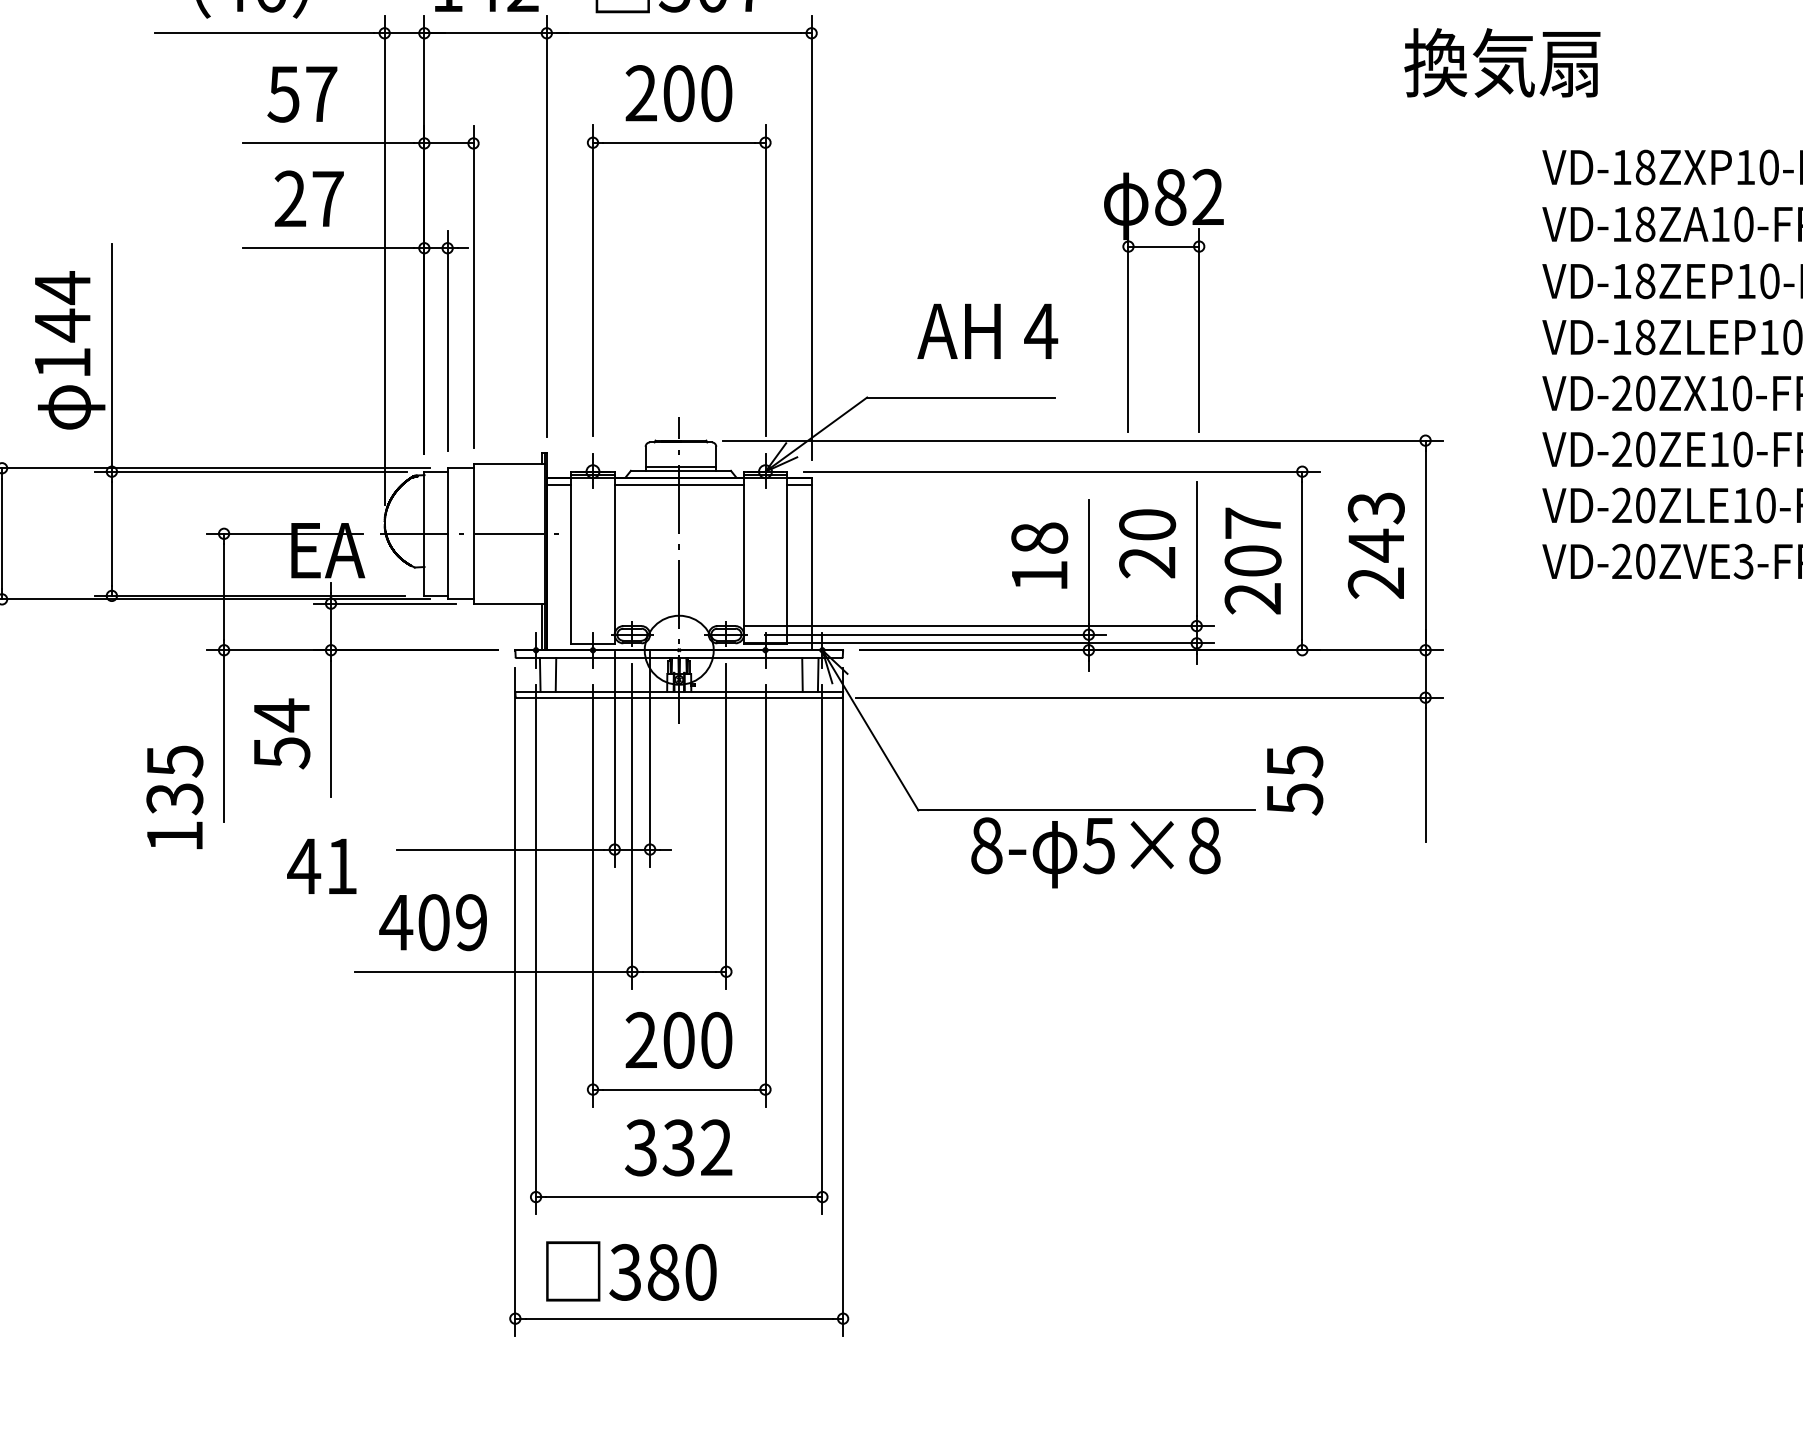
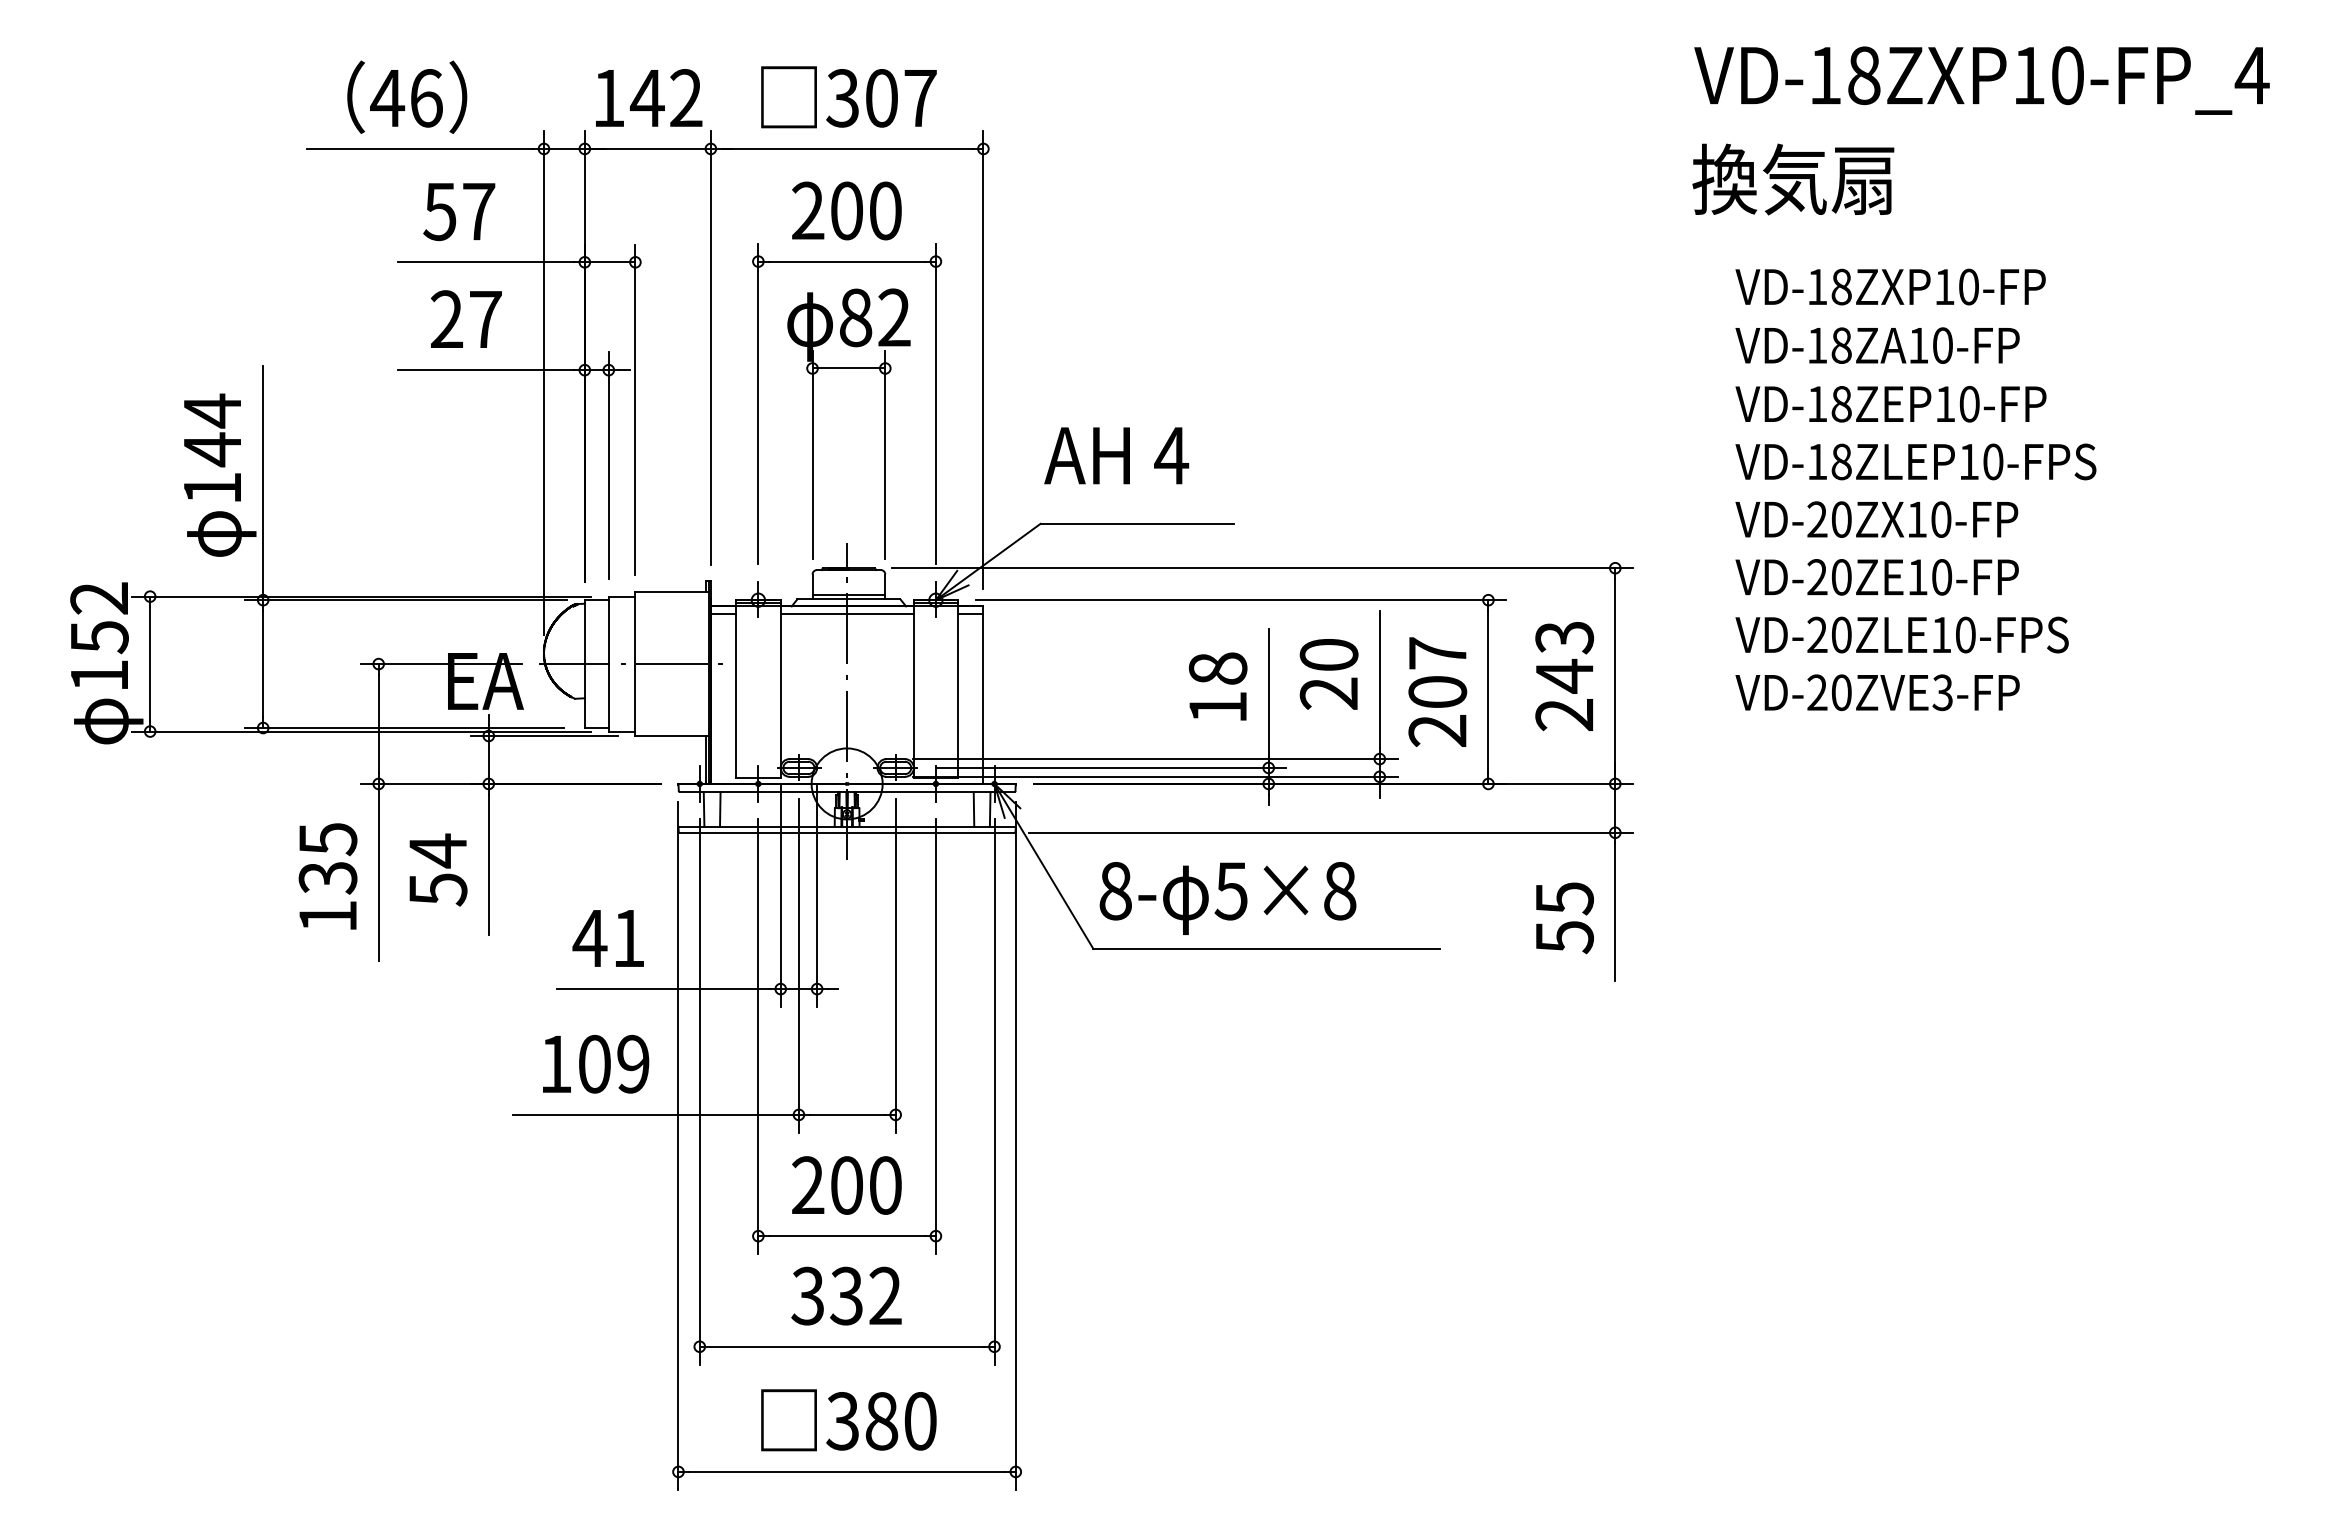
text: (1502, 62) -> (1793, 179), moved
part: (1129, 300) -> (813, 423), moved
text: (987, 331) -> (1116, 455), moved
text: (1294, 780) -> (1564, 918), moved
text: (174, 797) -> (327, 876), moved
text: (1095, 852) -> (1227, 898), moved
text: (321, 866) -> (607, 938), moved
text: (395, 921) -> (555, 1063), 409 -> 109
text: (631, 1271) -> (848, 1420), moved

